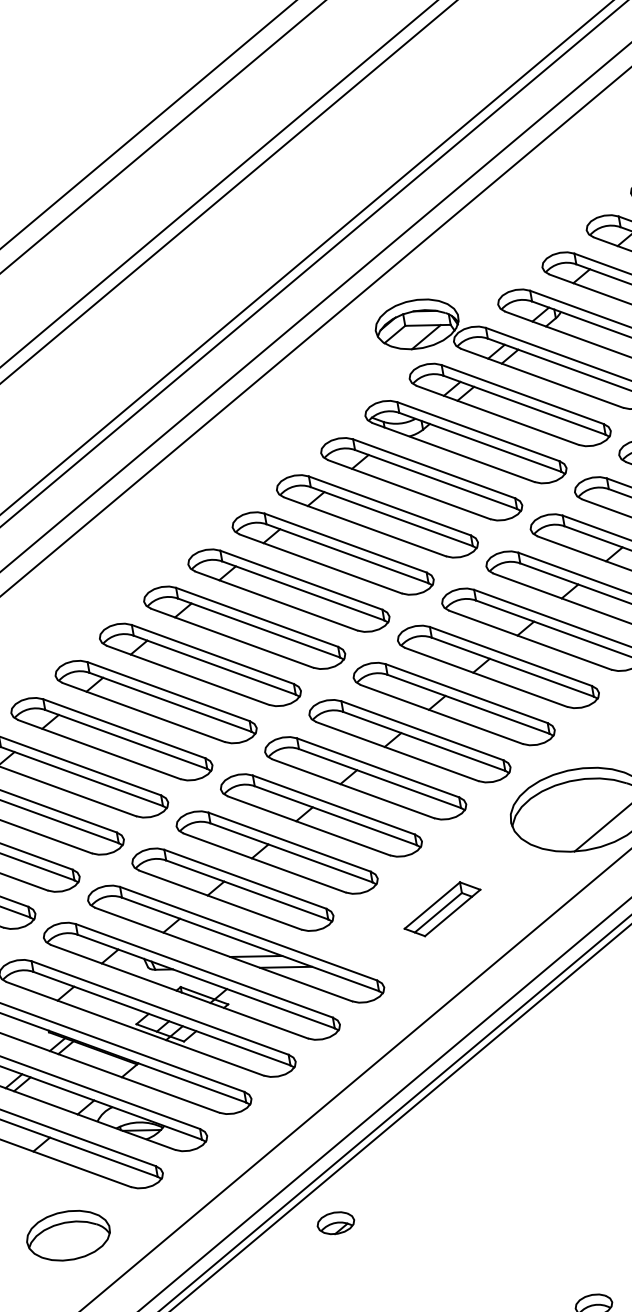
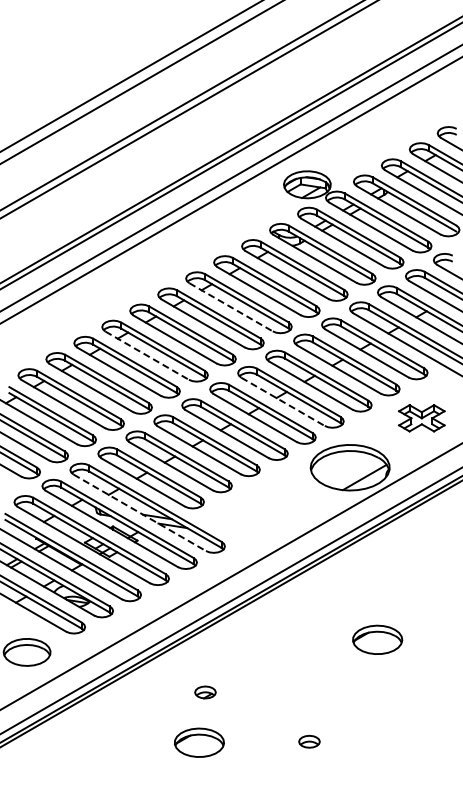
line: (321, 564) -> (231, 307), solid -> dashed
line: (188, 674) -> (147, 355), solid -> dashed
line: (442, 715) -> (283, 402), solid -> dashed
part: (442, 908) -> (264, 508), removed
line: (225, 955) -> (140, 513), solid -> dashed
part: (335, 1223) -> (205, 692), moved

